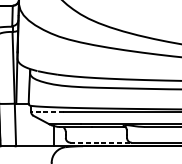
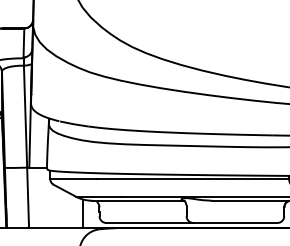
line: (47, 111) -> (73, 178), dashed -> solid
line: (101, 142) -> (150, 222), dashed -> solid

